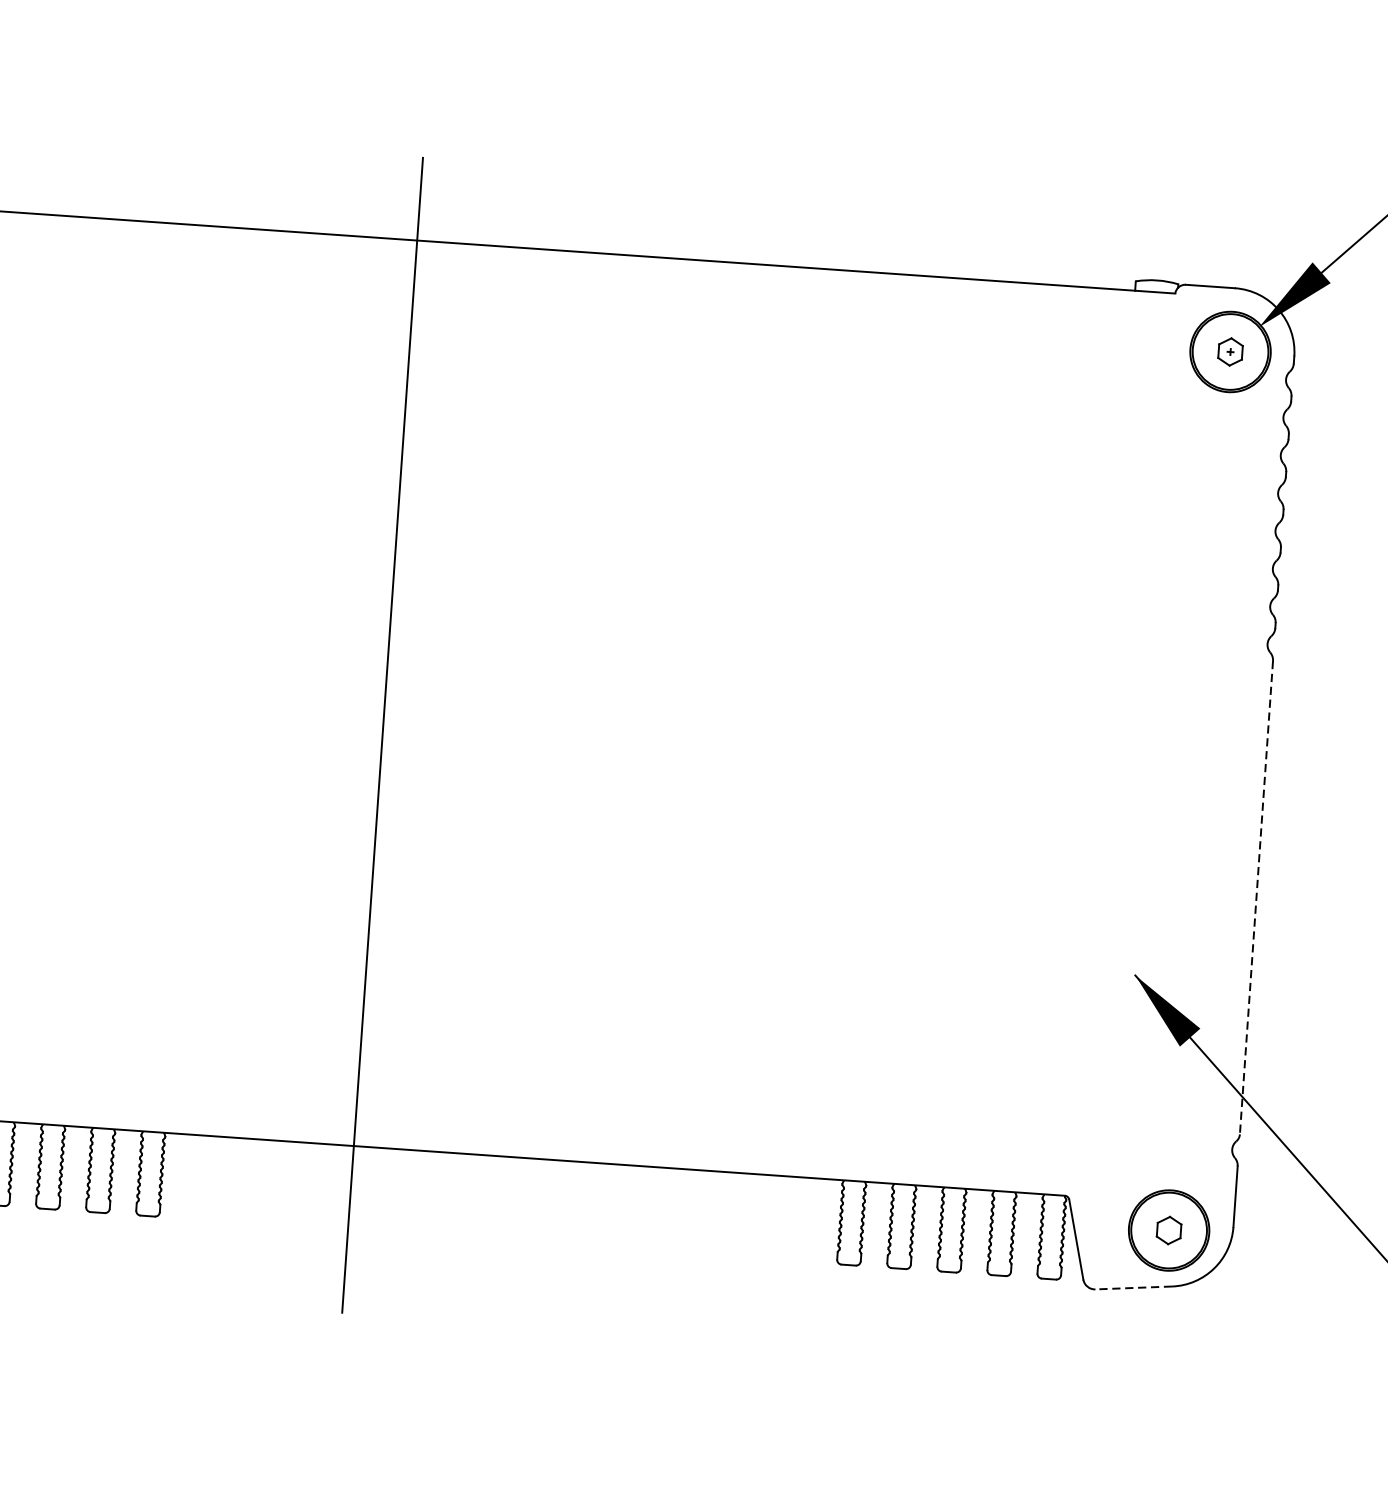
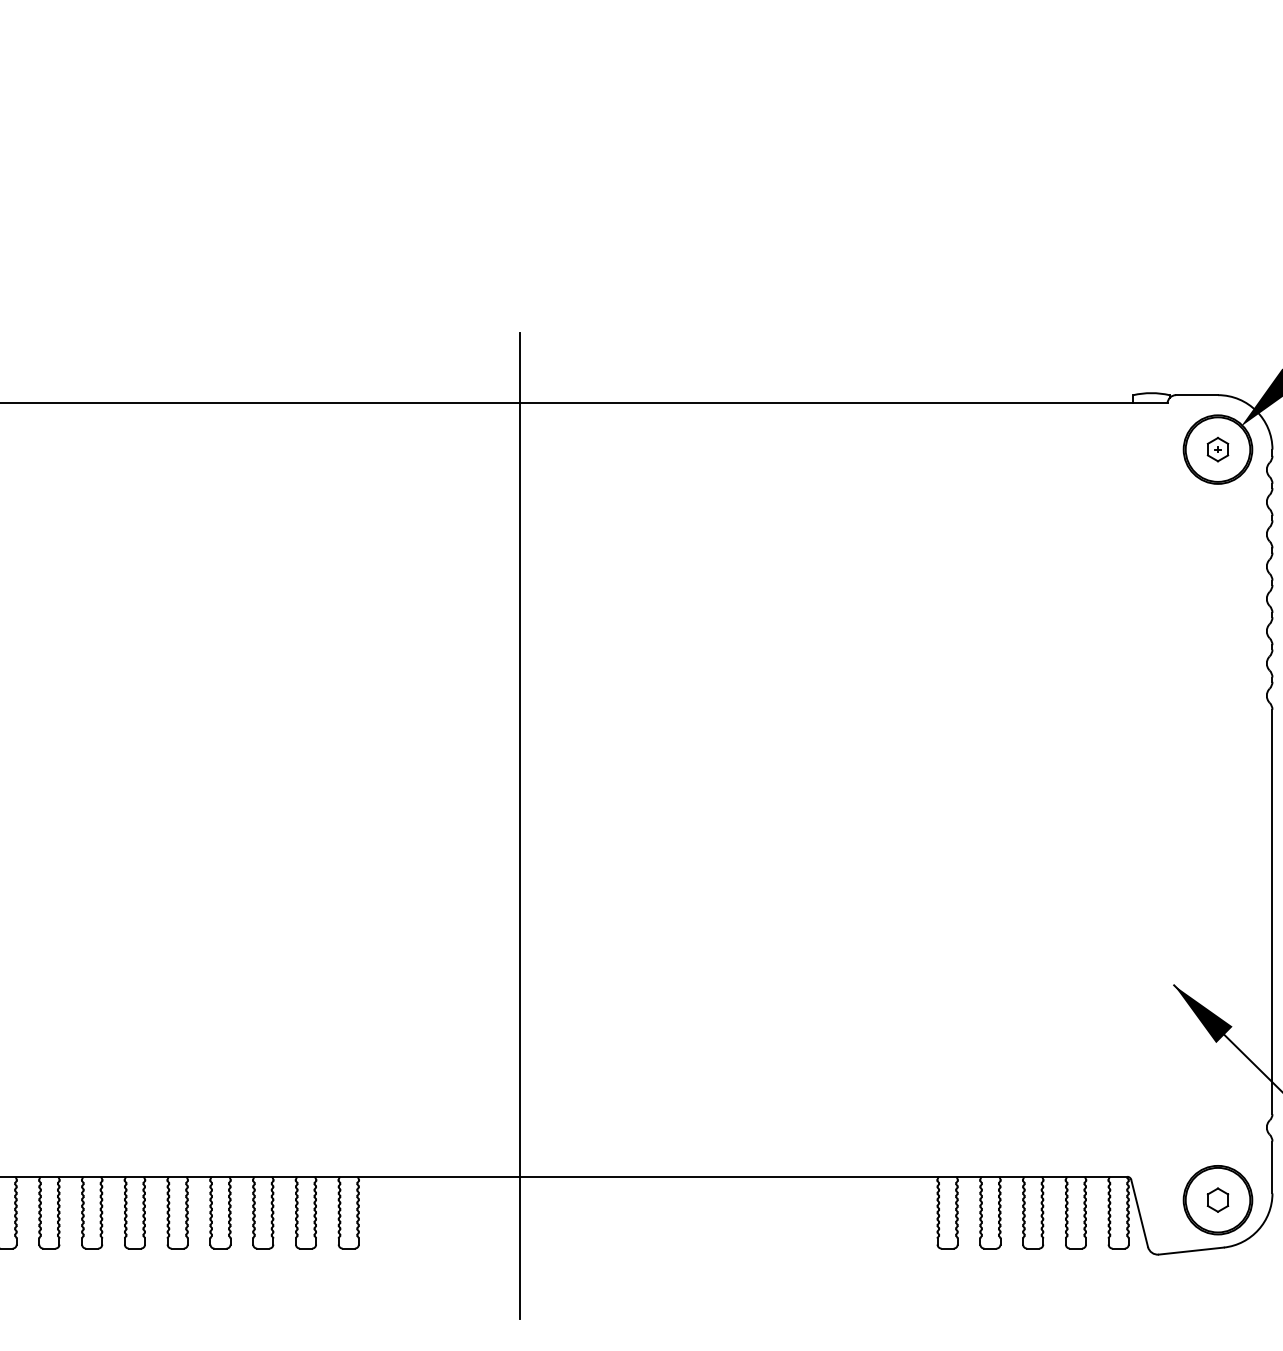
line: (1256, 898) -> (1272, 912), dashed -> solid
line: (1133, 1288) -> (1191, 1251), dashed -> solid

